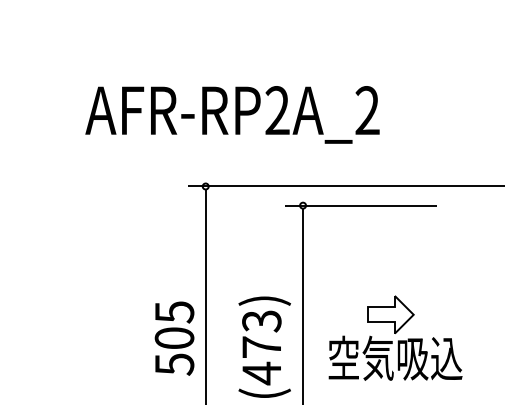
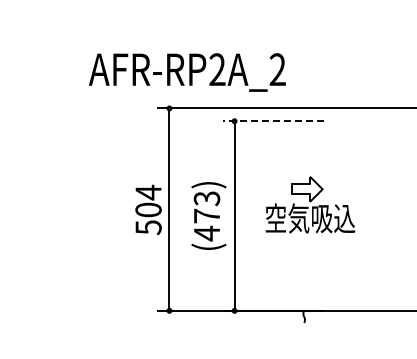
text: (232, 114) -> (187, 72), moved
line: (361, 205) -> (273, 121), solid -> dashed
text: (174, 312) -> (148, 192), 505 -> 504
part: (395, 337) -> (310, 204), moved

